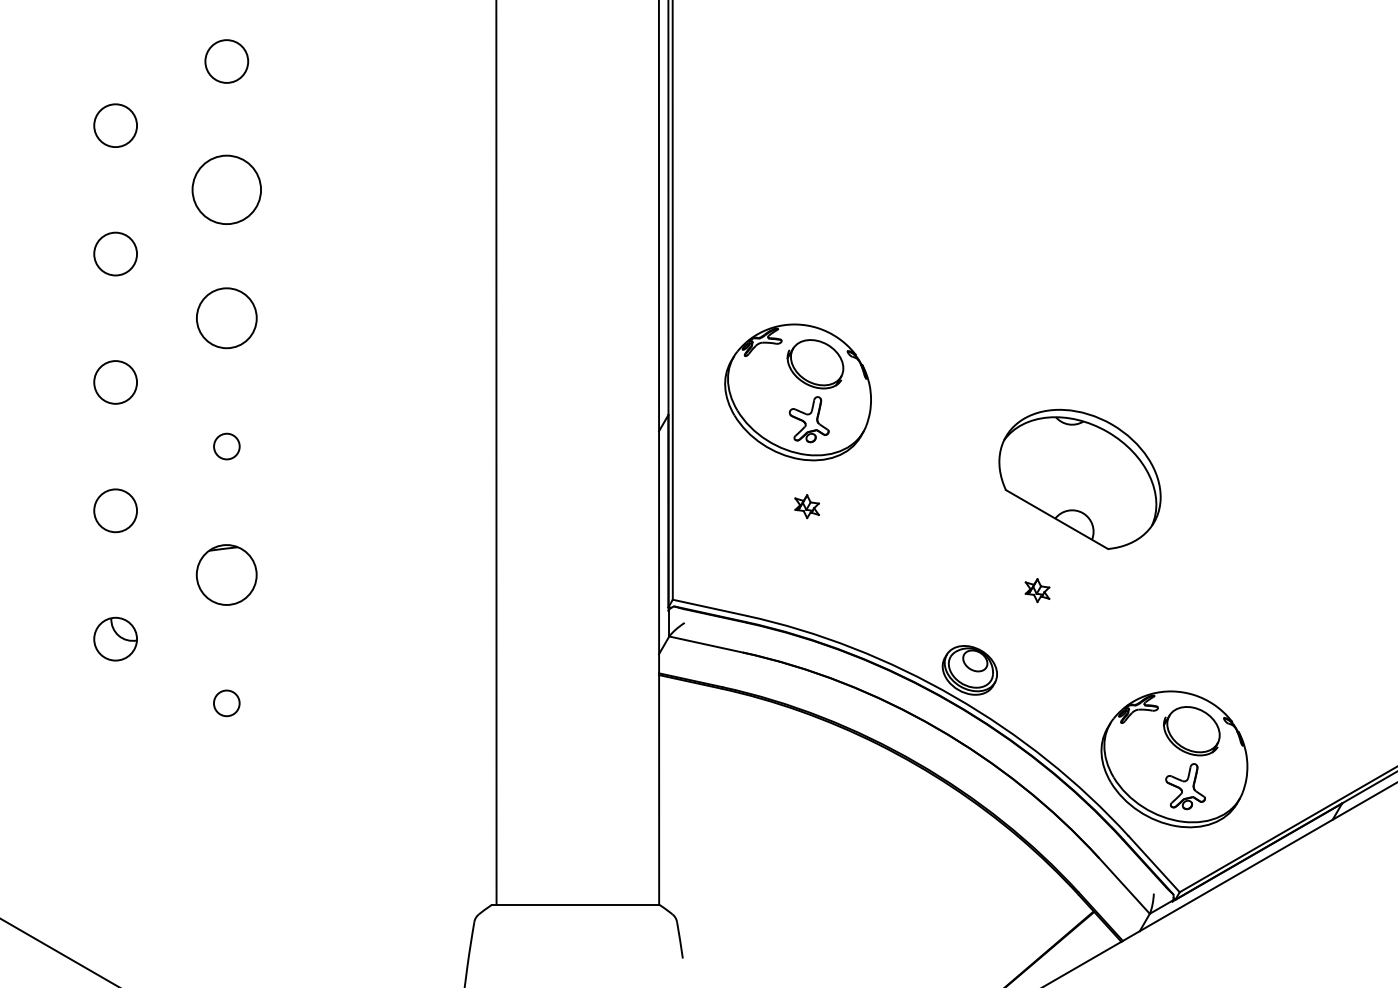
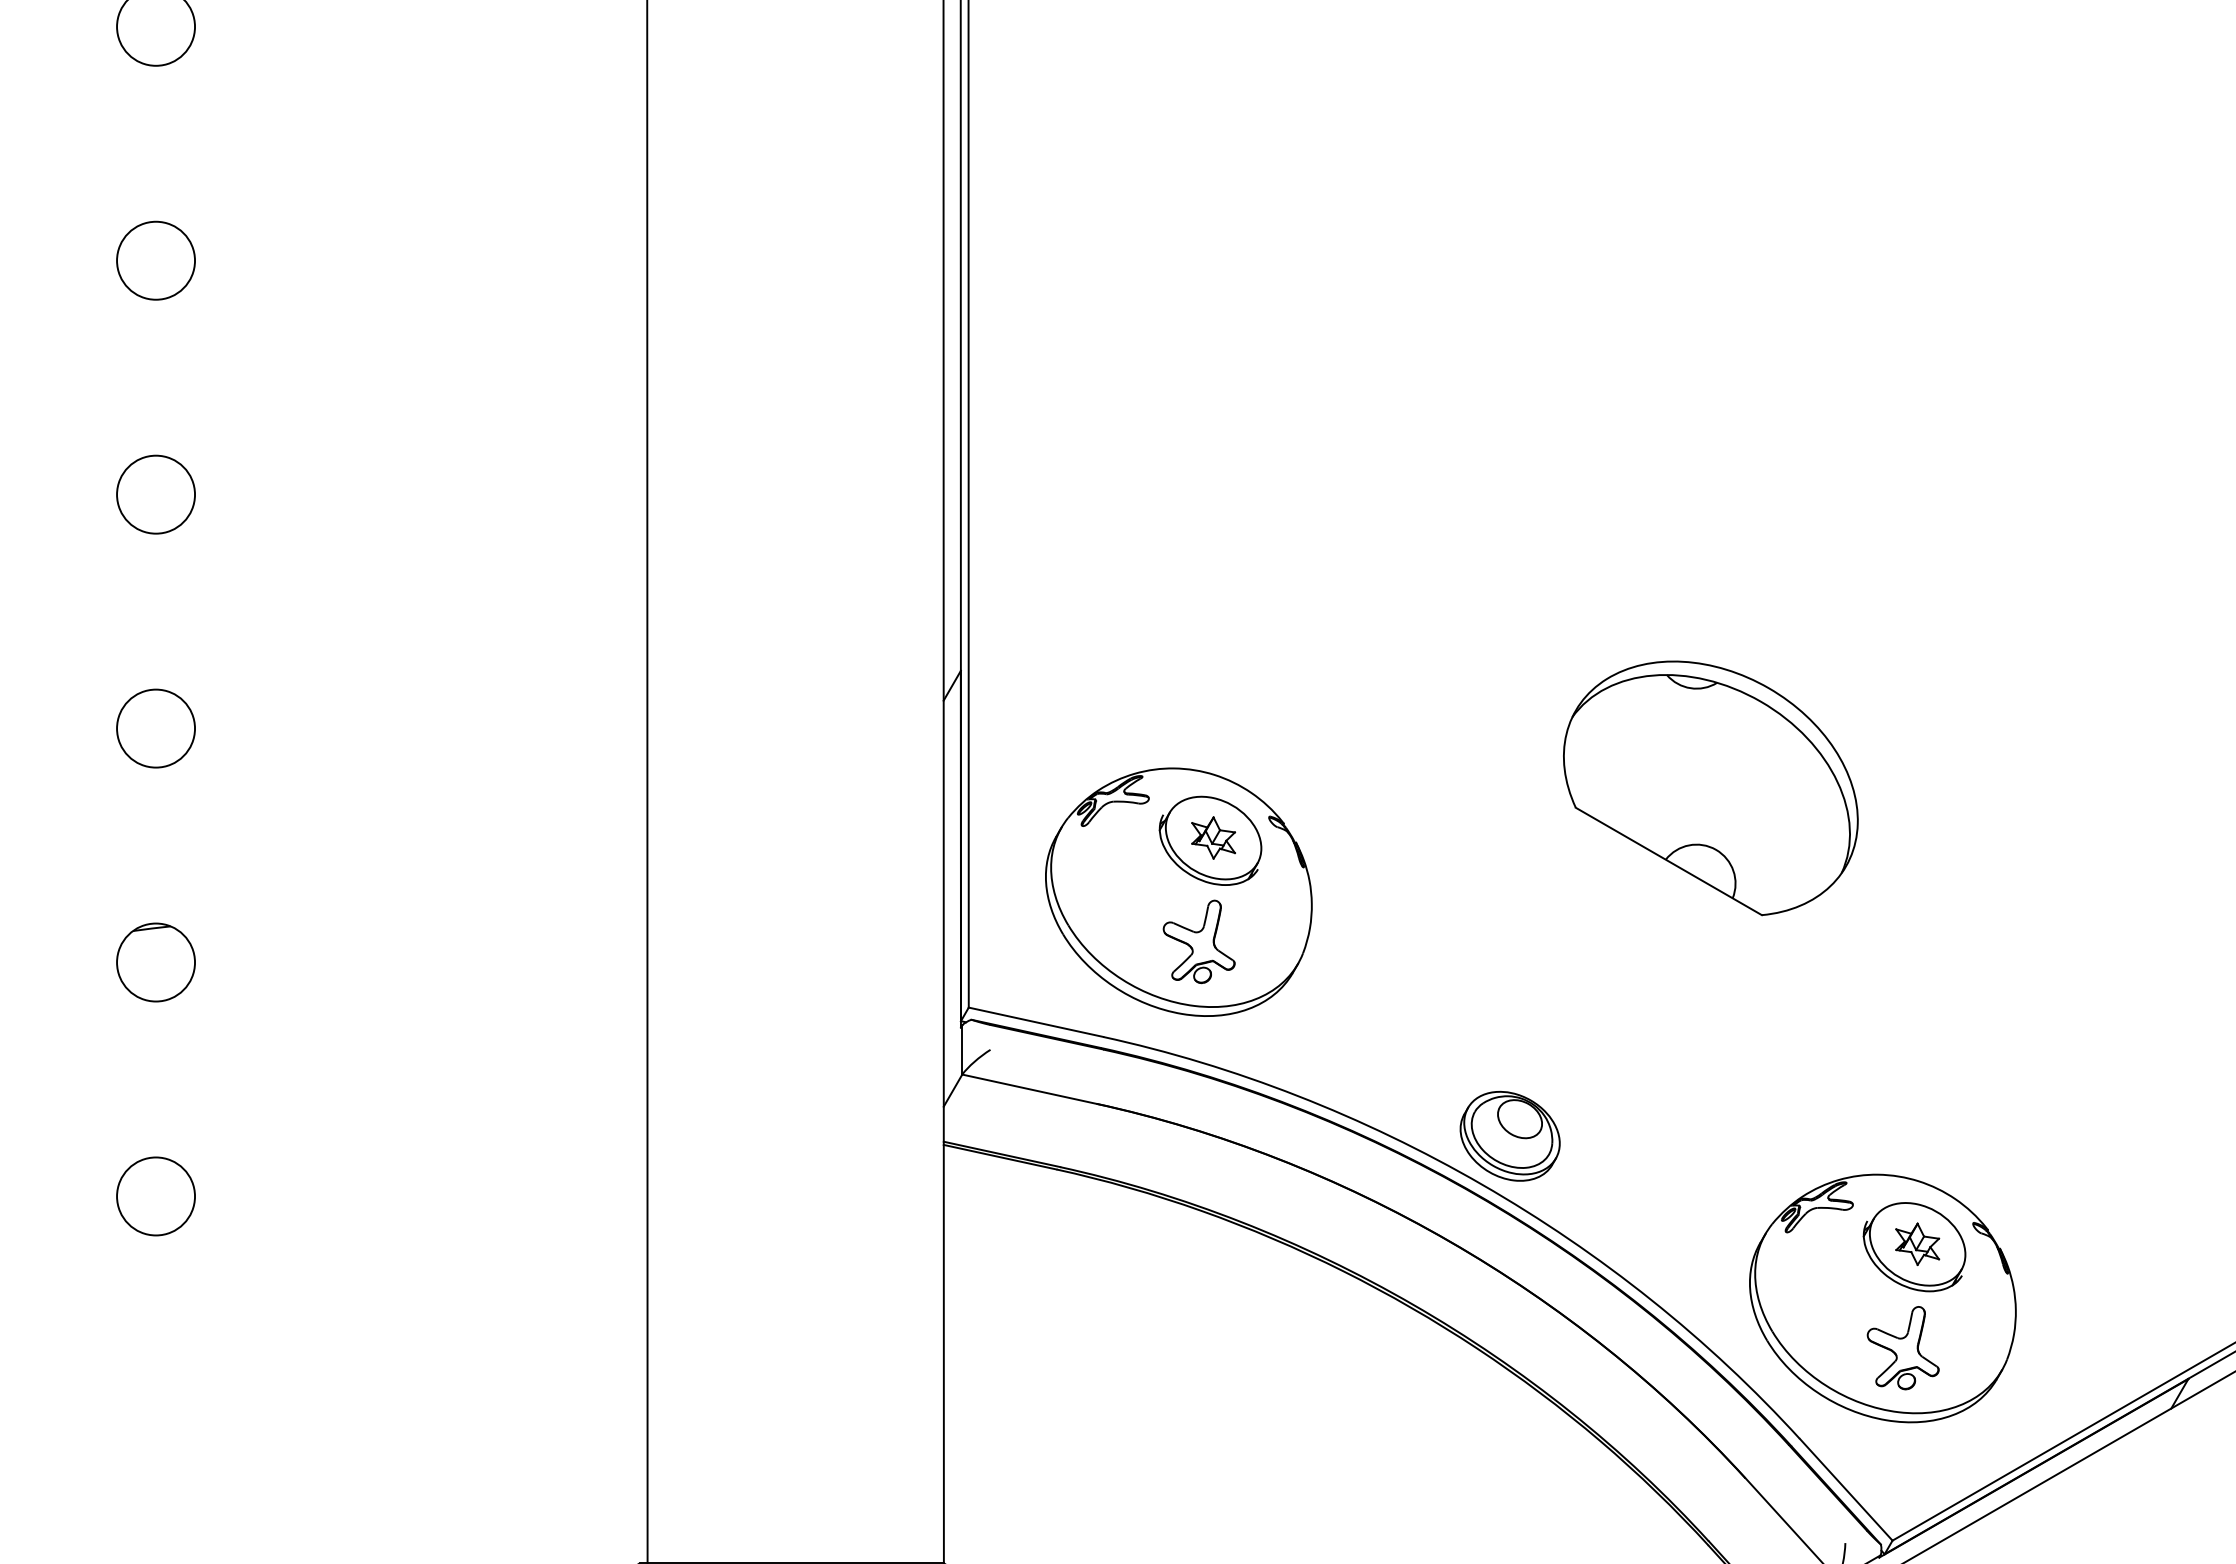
circle: (226, 189) -> (155, 260), size x0.62
circle: (226, 317) -> (155, 493), size x0.71
part: (797, 392) -> (1177, 892), moved
circle: (226, 446) -> (155, 728), size x1.67
part: (226, 574) -> (155, 961), size x0.71
part: (1037, 590) -> (1917, 1244), moved
circle: (226, 702) -> (155, 1194), size x1.67

